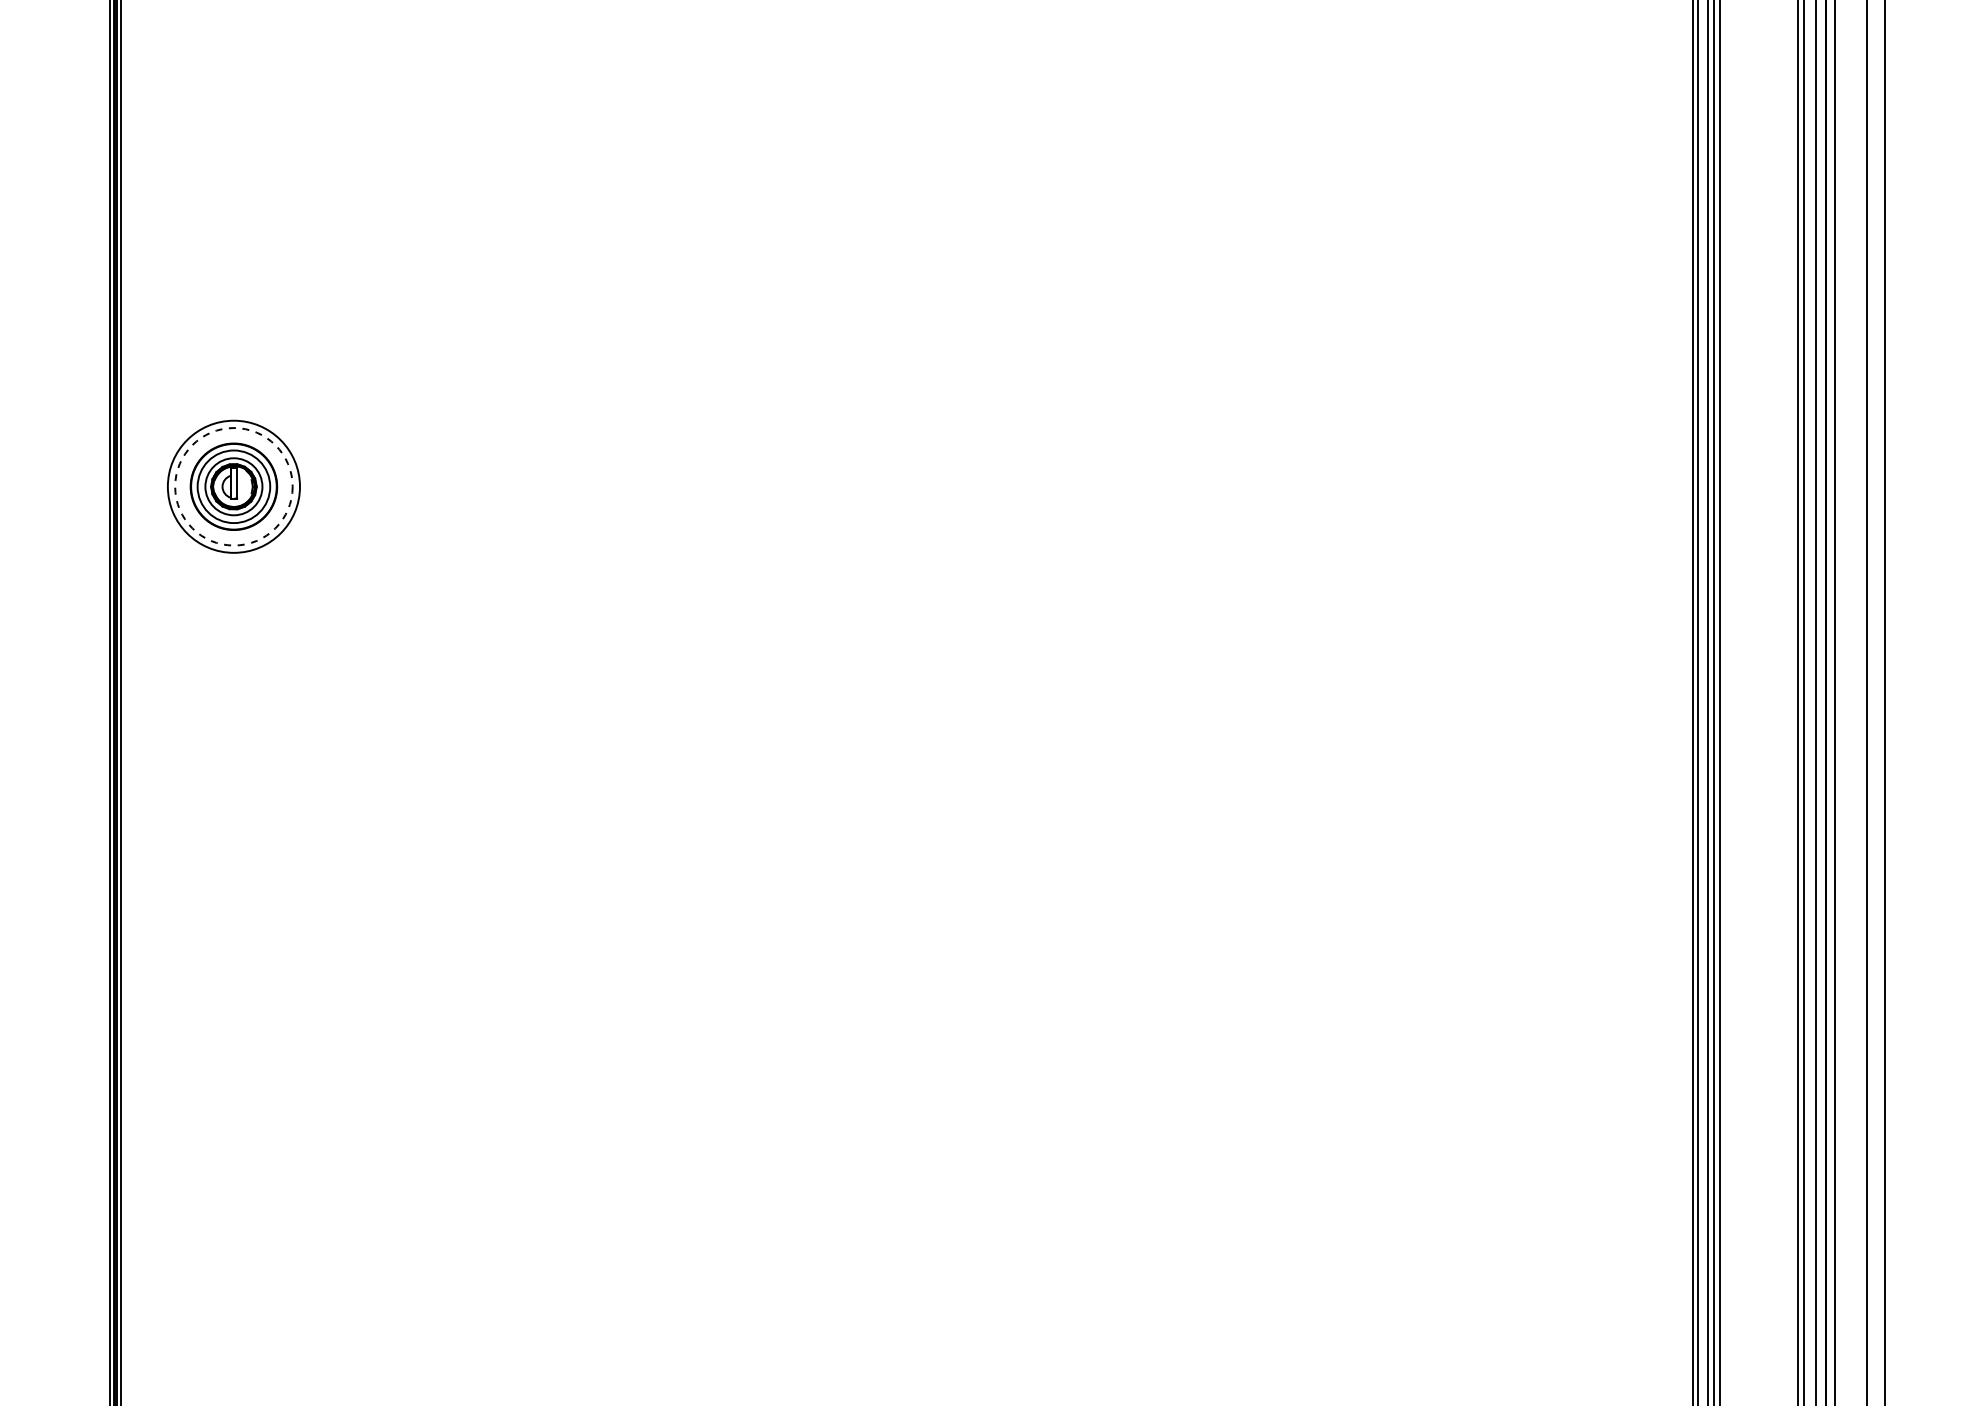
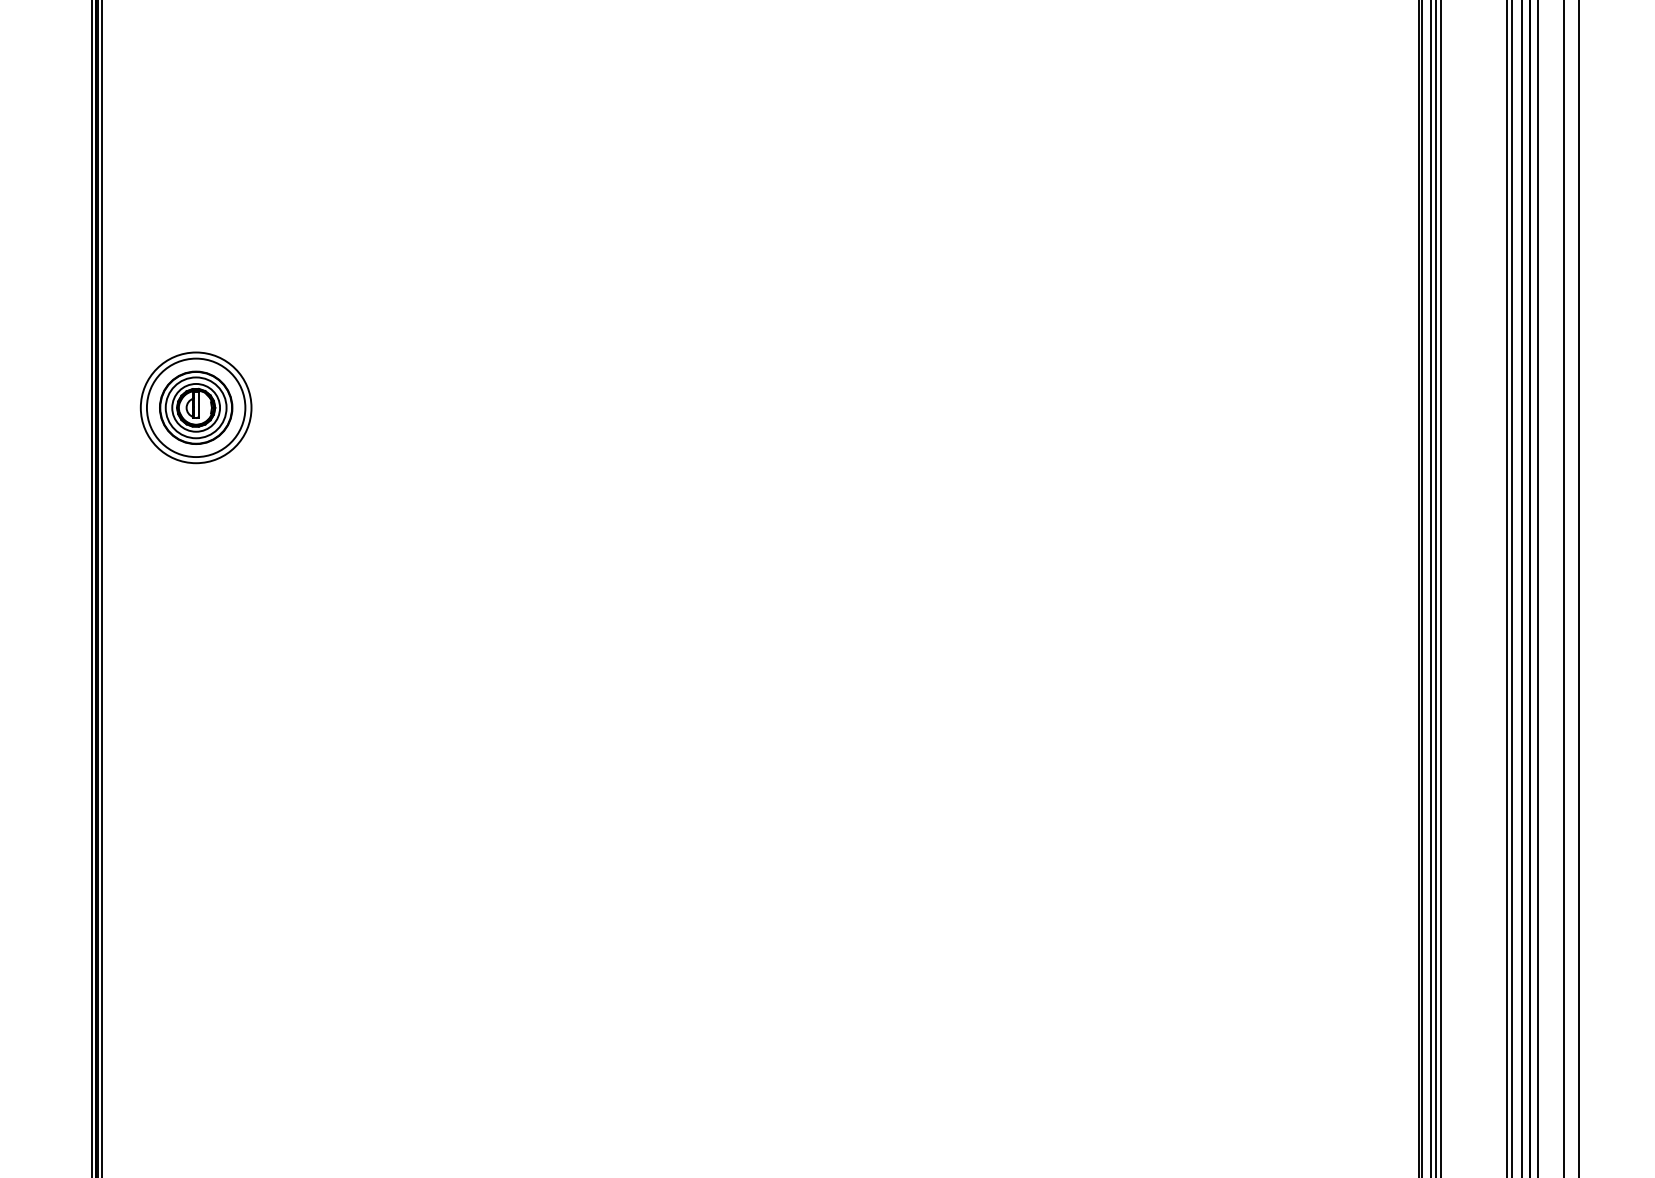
circle: (233, 486) -> (195, 407), dashed -> solid

